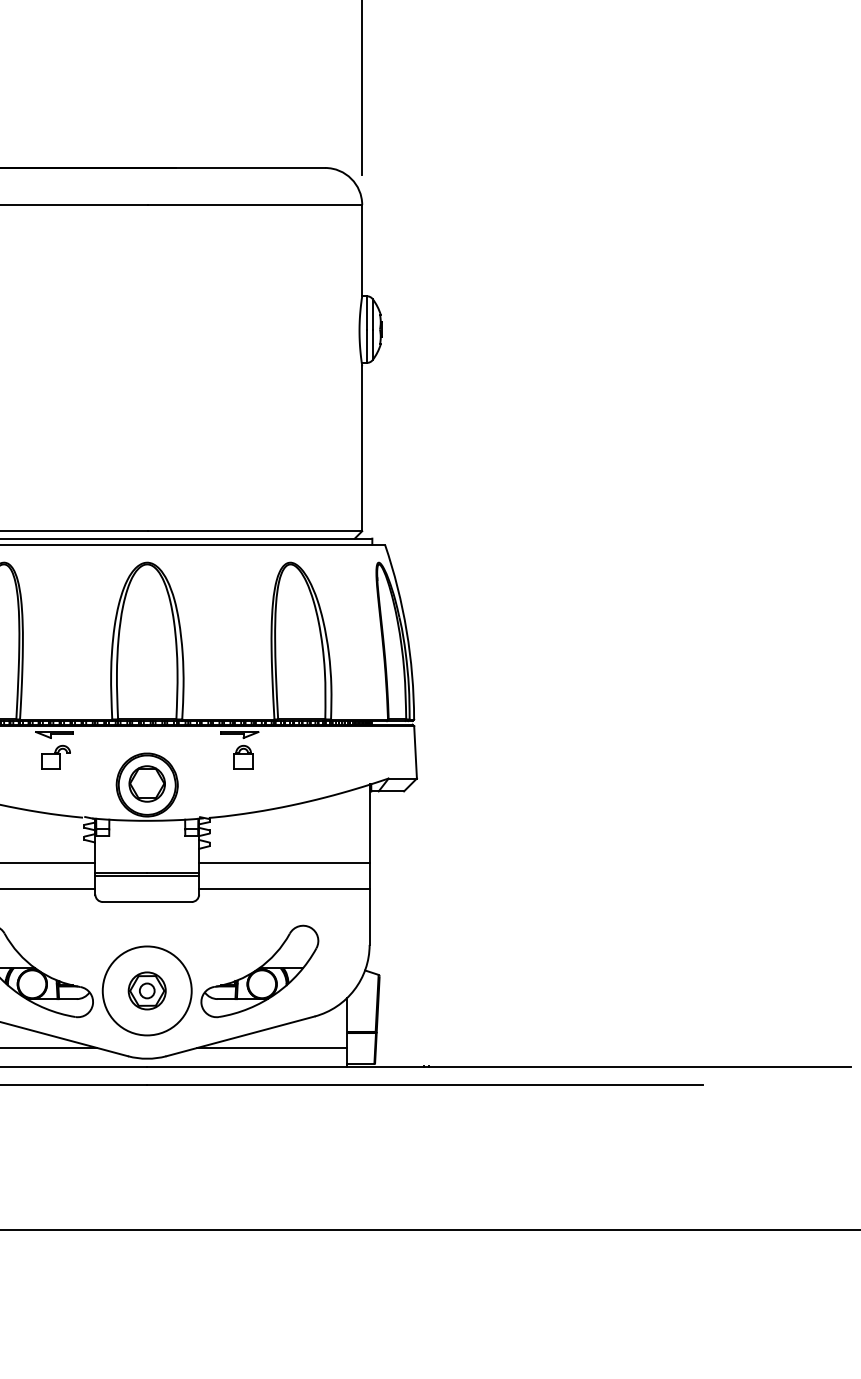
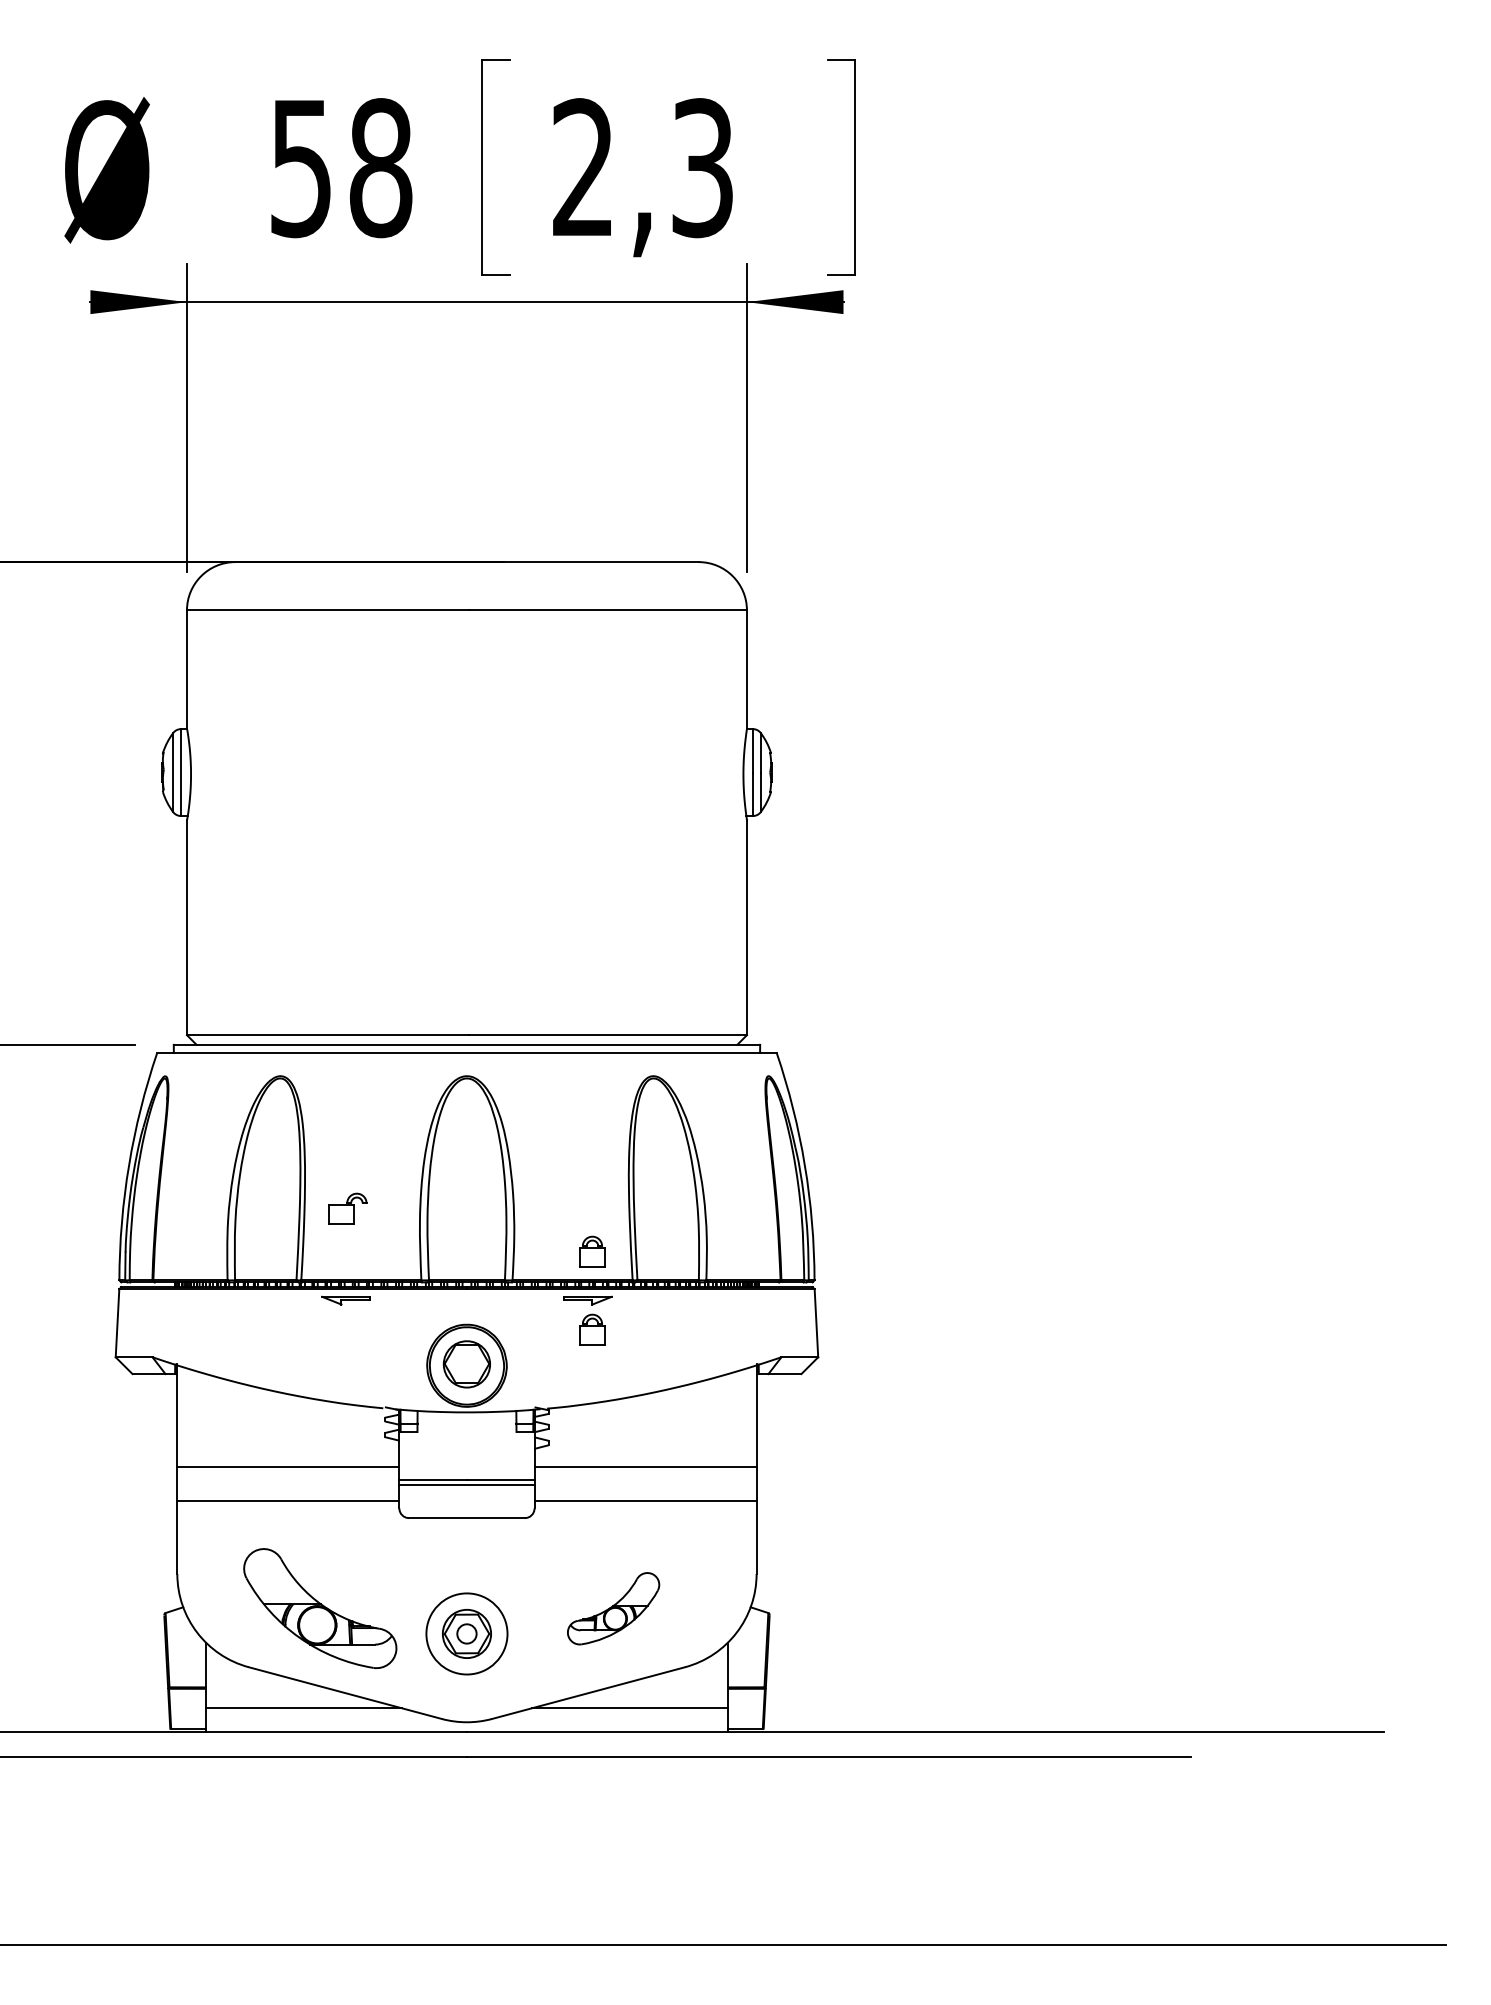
part: (243, 697) -> (592, 1251), added
part: (55, 757) -> (347, 1208), moved
part: (259, 971) -> (613, 1608), size x0.6
circle: (146, 990) -> (466, 1633), size x0.7

